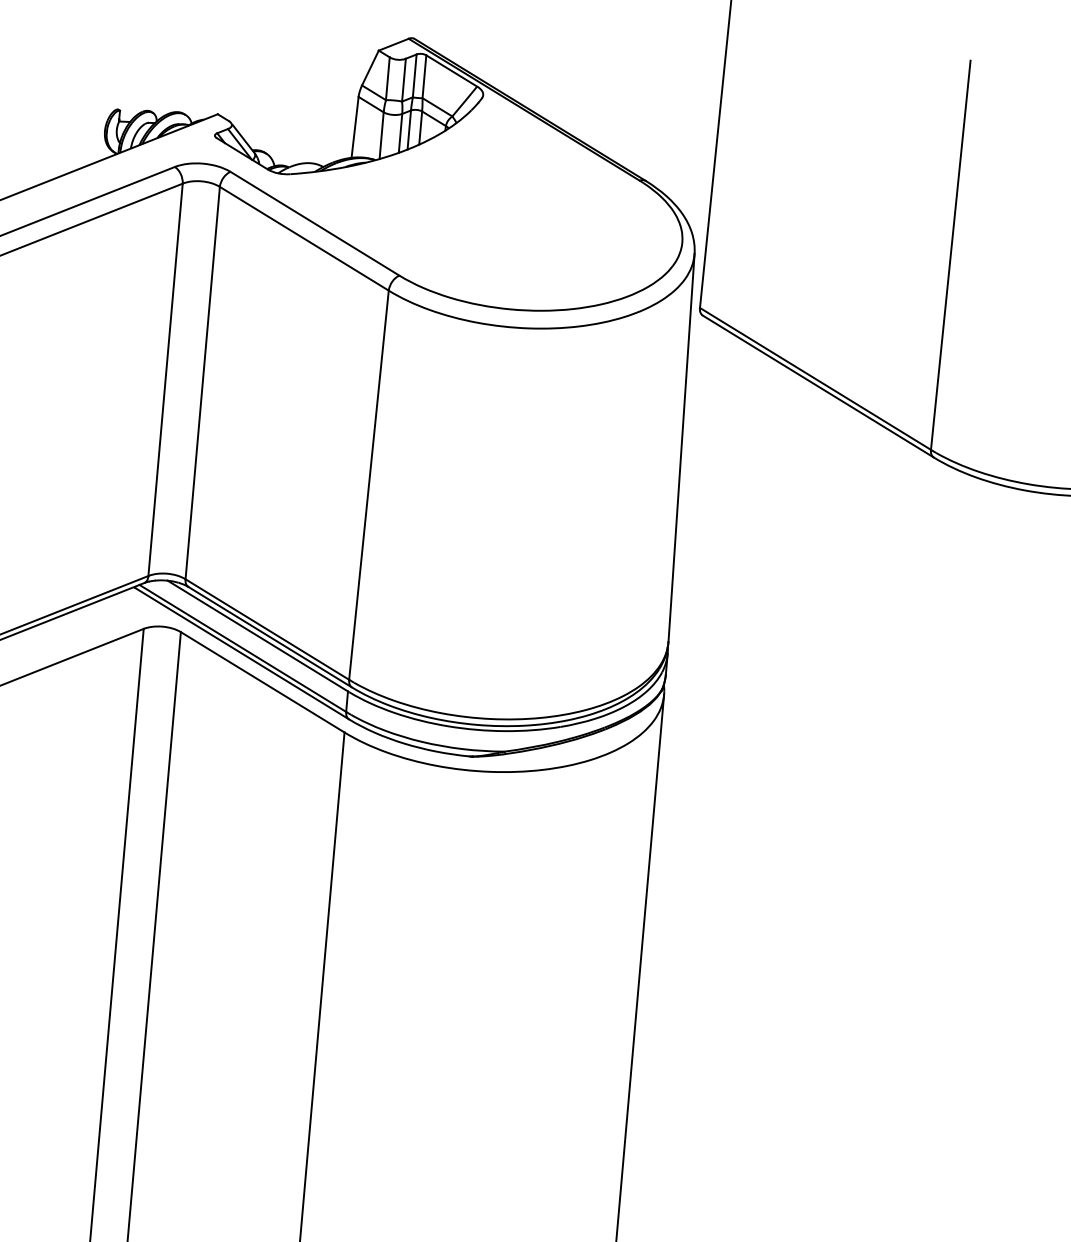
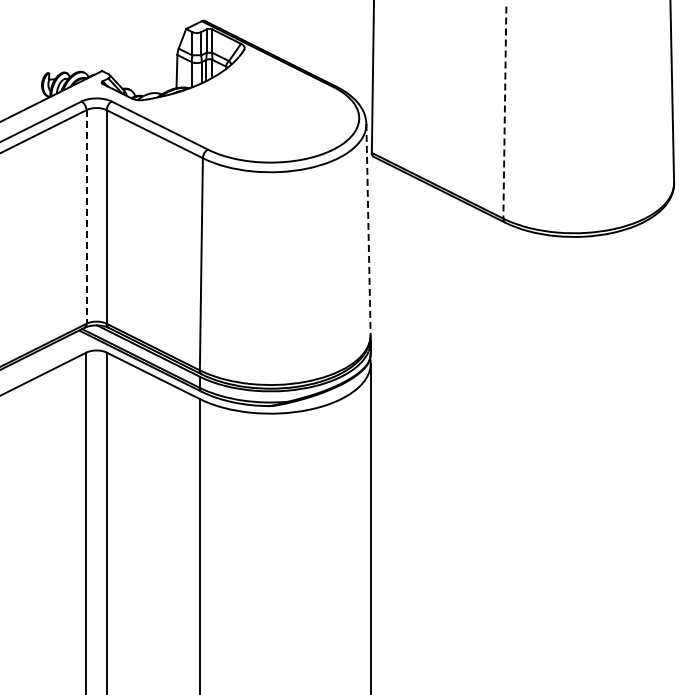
line: (949, 256) -> (504, 113), solid -> dashed
line: (165, 378) -> (86, 216), solid -> dashed
line: (681, 448) -> (368, 229), solid -> dashed

